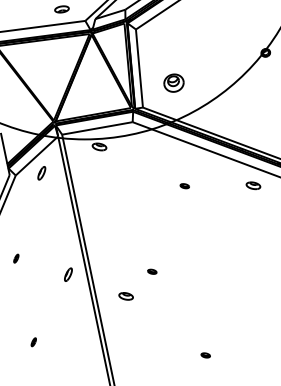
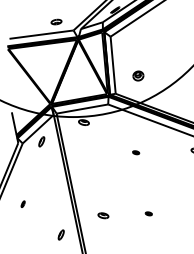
part: (173, 83) -> (138, 76), size x0.71
part: (184, 186) -> (135, 152), moved
part: (152, 271) -> (149, 213), moved
part: (68, 274) -> (61, 234), moved
part: (125, 296) -> (102, 215), moved

